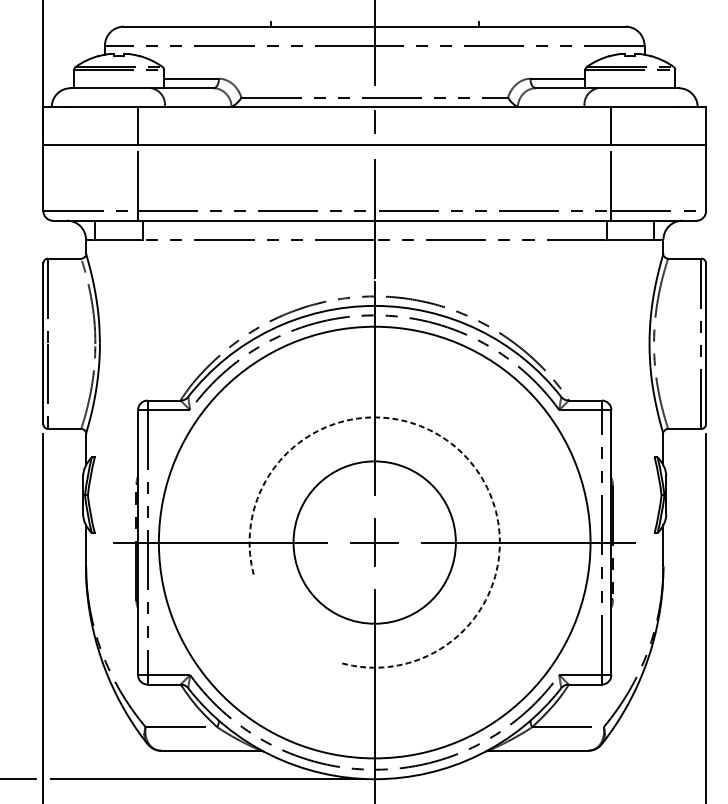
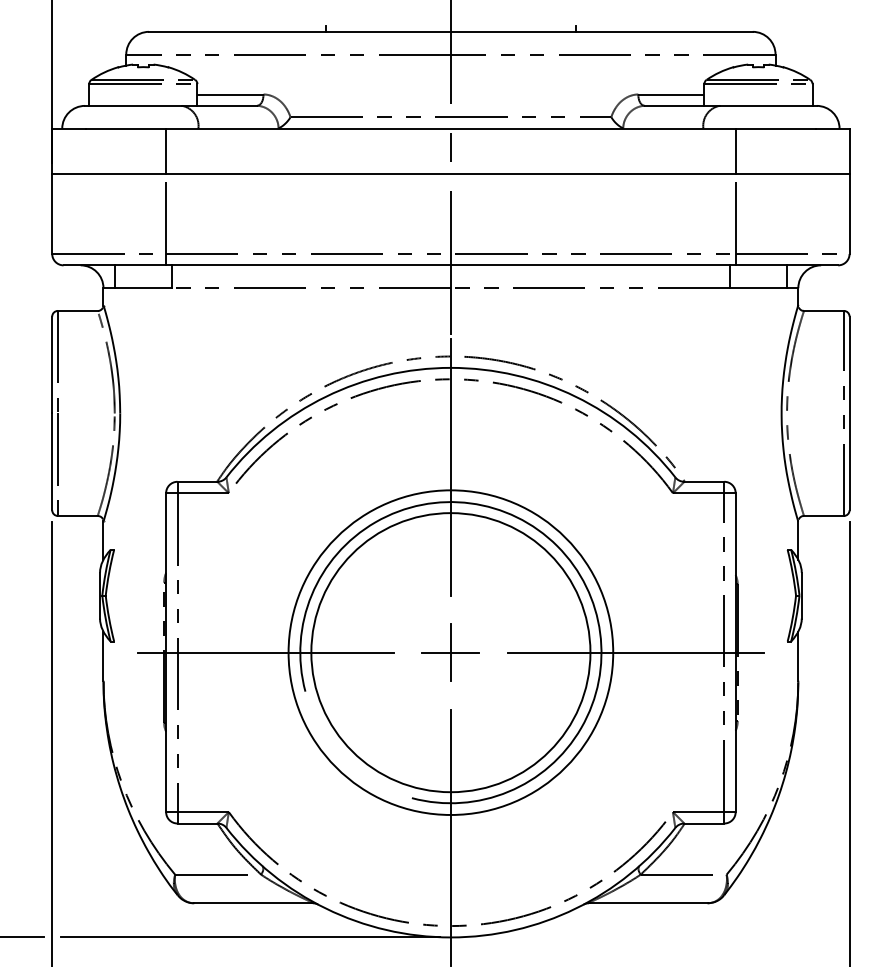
arc: (463, 454) -> (557, 546), dashed -> solid
circle: (374, 542) -> (450, 652), size x0.62
circle: (374, 542) -> (450, 652), size x1.43

